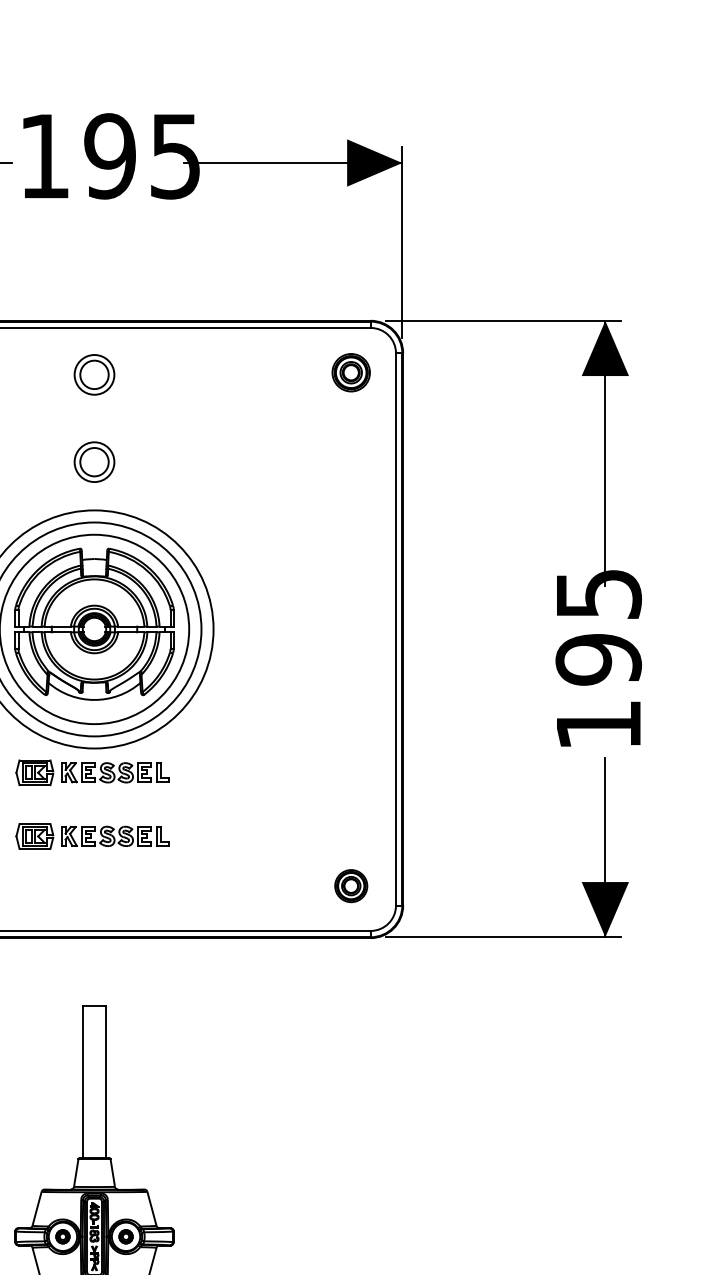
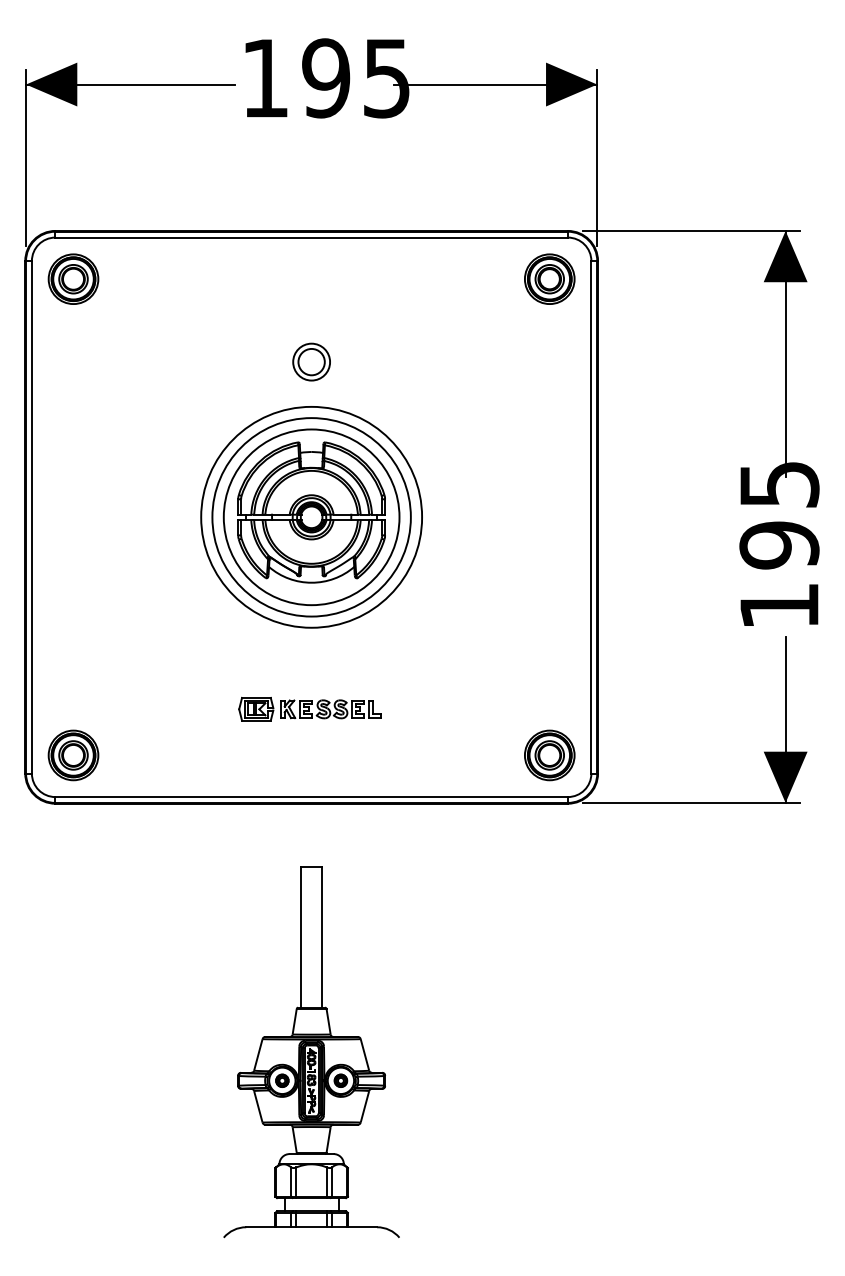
part: (350, 372) -> (549, 278), size x1.43
part: (94, 374) -> (311, 280), removed
part: (92, 772) -> (309, 650), removed
part: (350, 886) -> (549, 755), size x1.67

